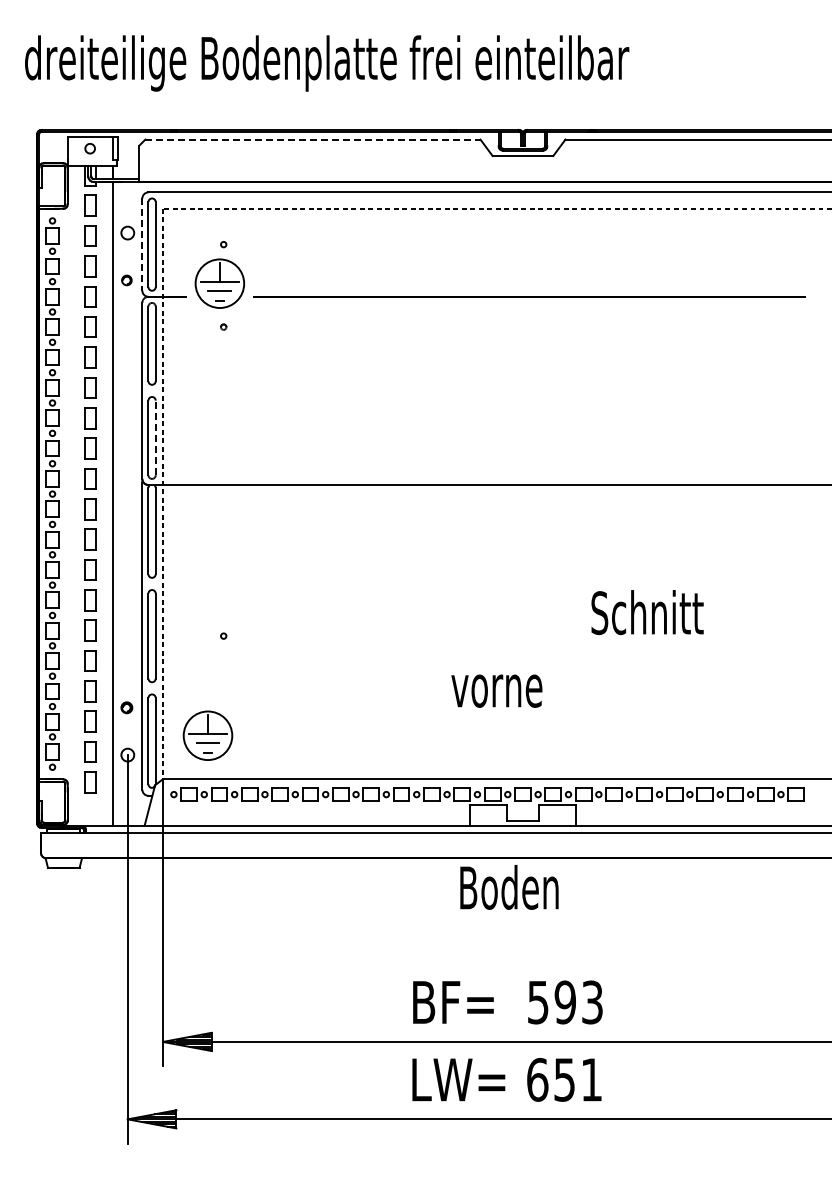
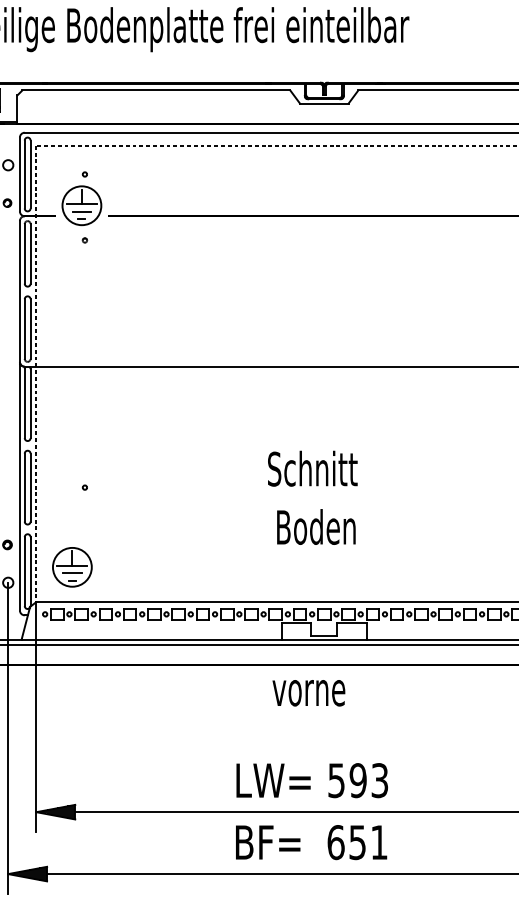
line: (312, 139) -> (155, 90), dashed -> solid
line: (142, 245) -> (20, 175), dashed -> solid
line: (155, 437) -> (30, 328), dashed -> solid
text: (647, 612) -> (312, 468), moved
text: (506, 684) -> (311, 526), vorne -> Boden
text: (508, 886) -> (312, 687), Boden -> vorne
text: (461, 1002) -> (275, 780), BF= -> LW=
text: (460, 1079) -> (274, 842), LW= -> BF=

